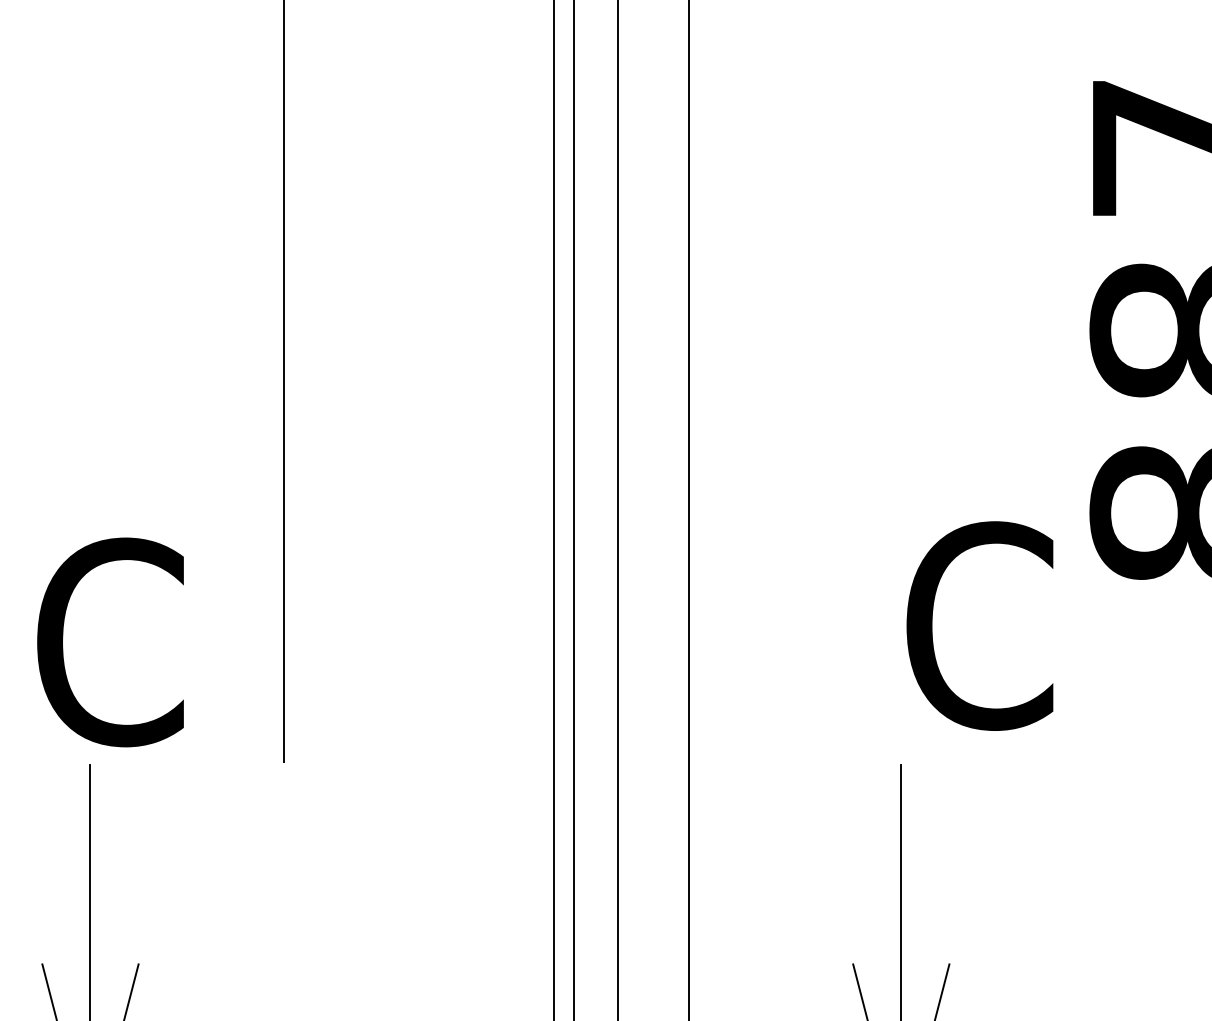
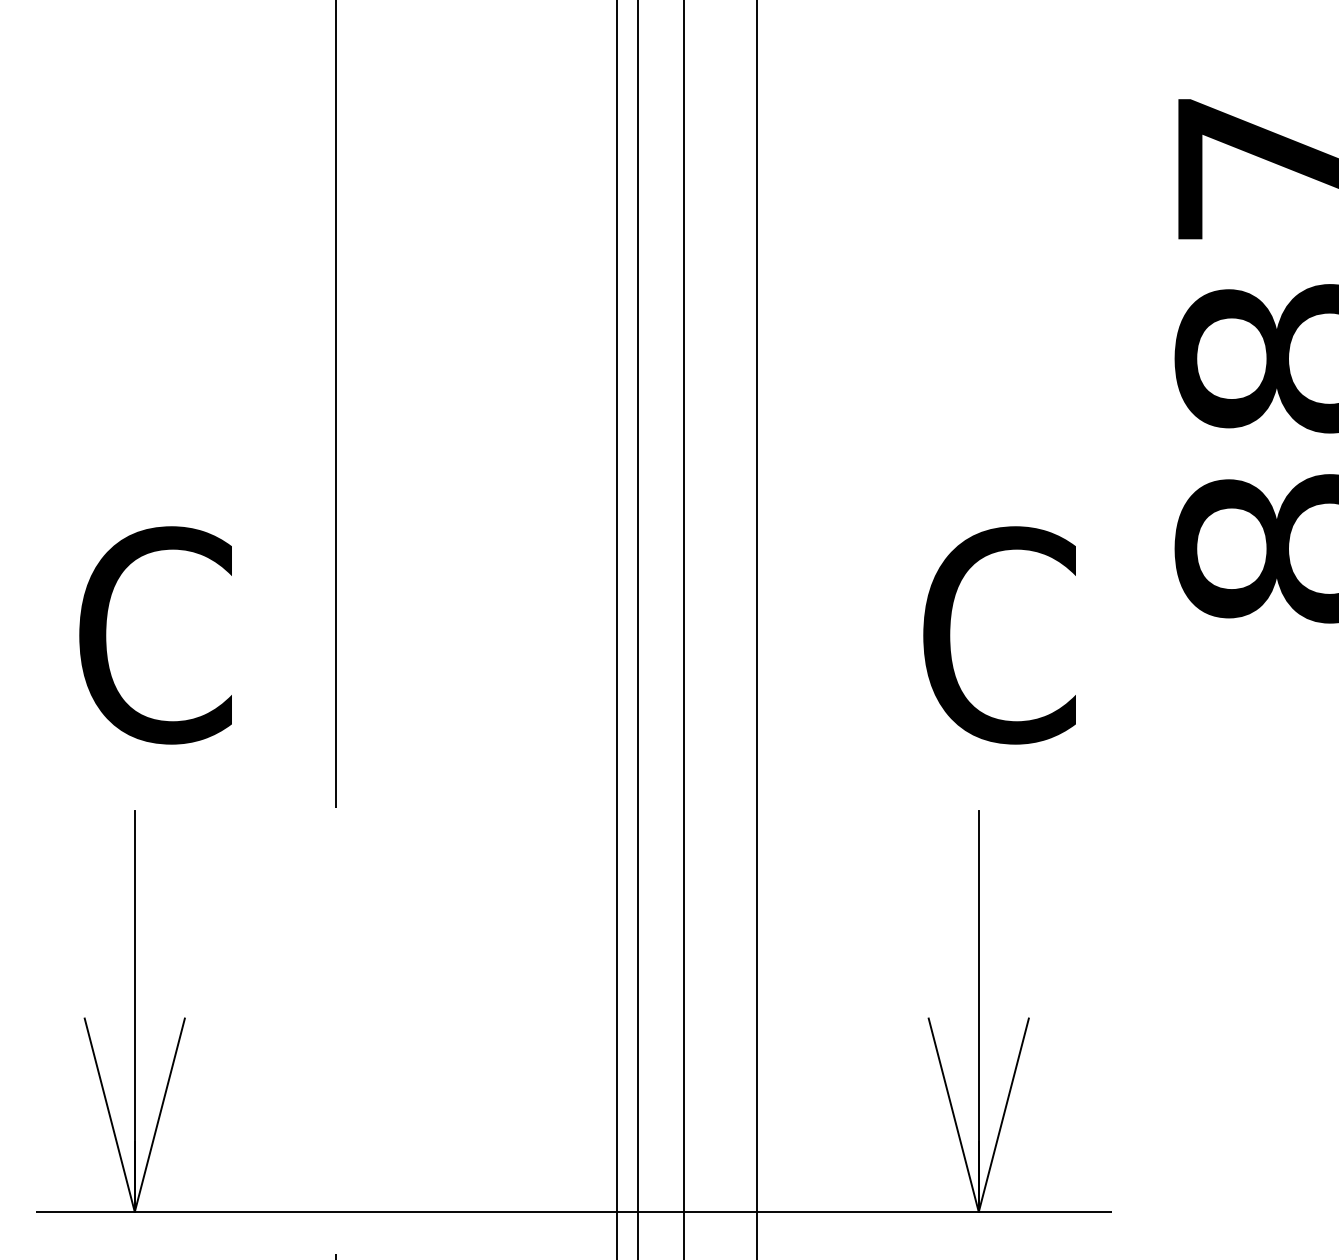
text: (979, 626) -> (999, 635), moved
text: (110, 642) -> (155, 635), moved

